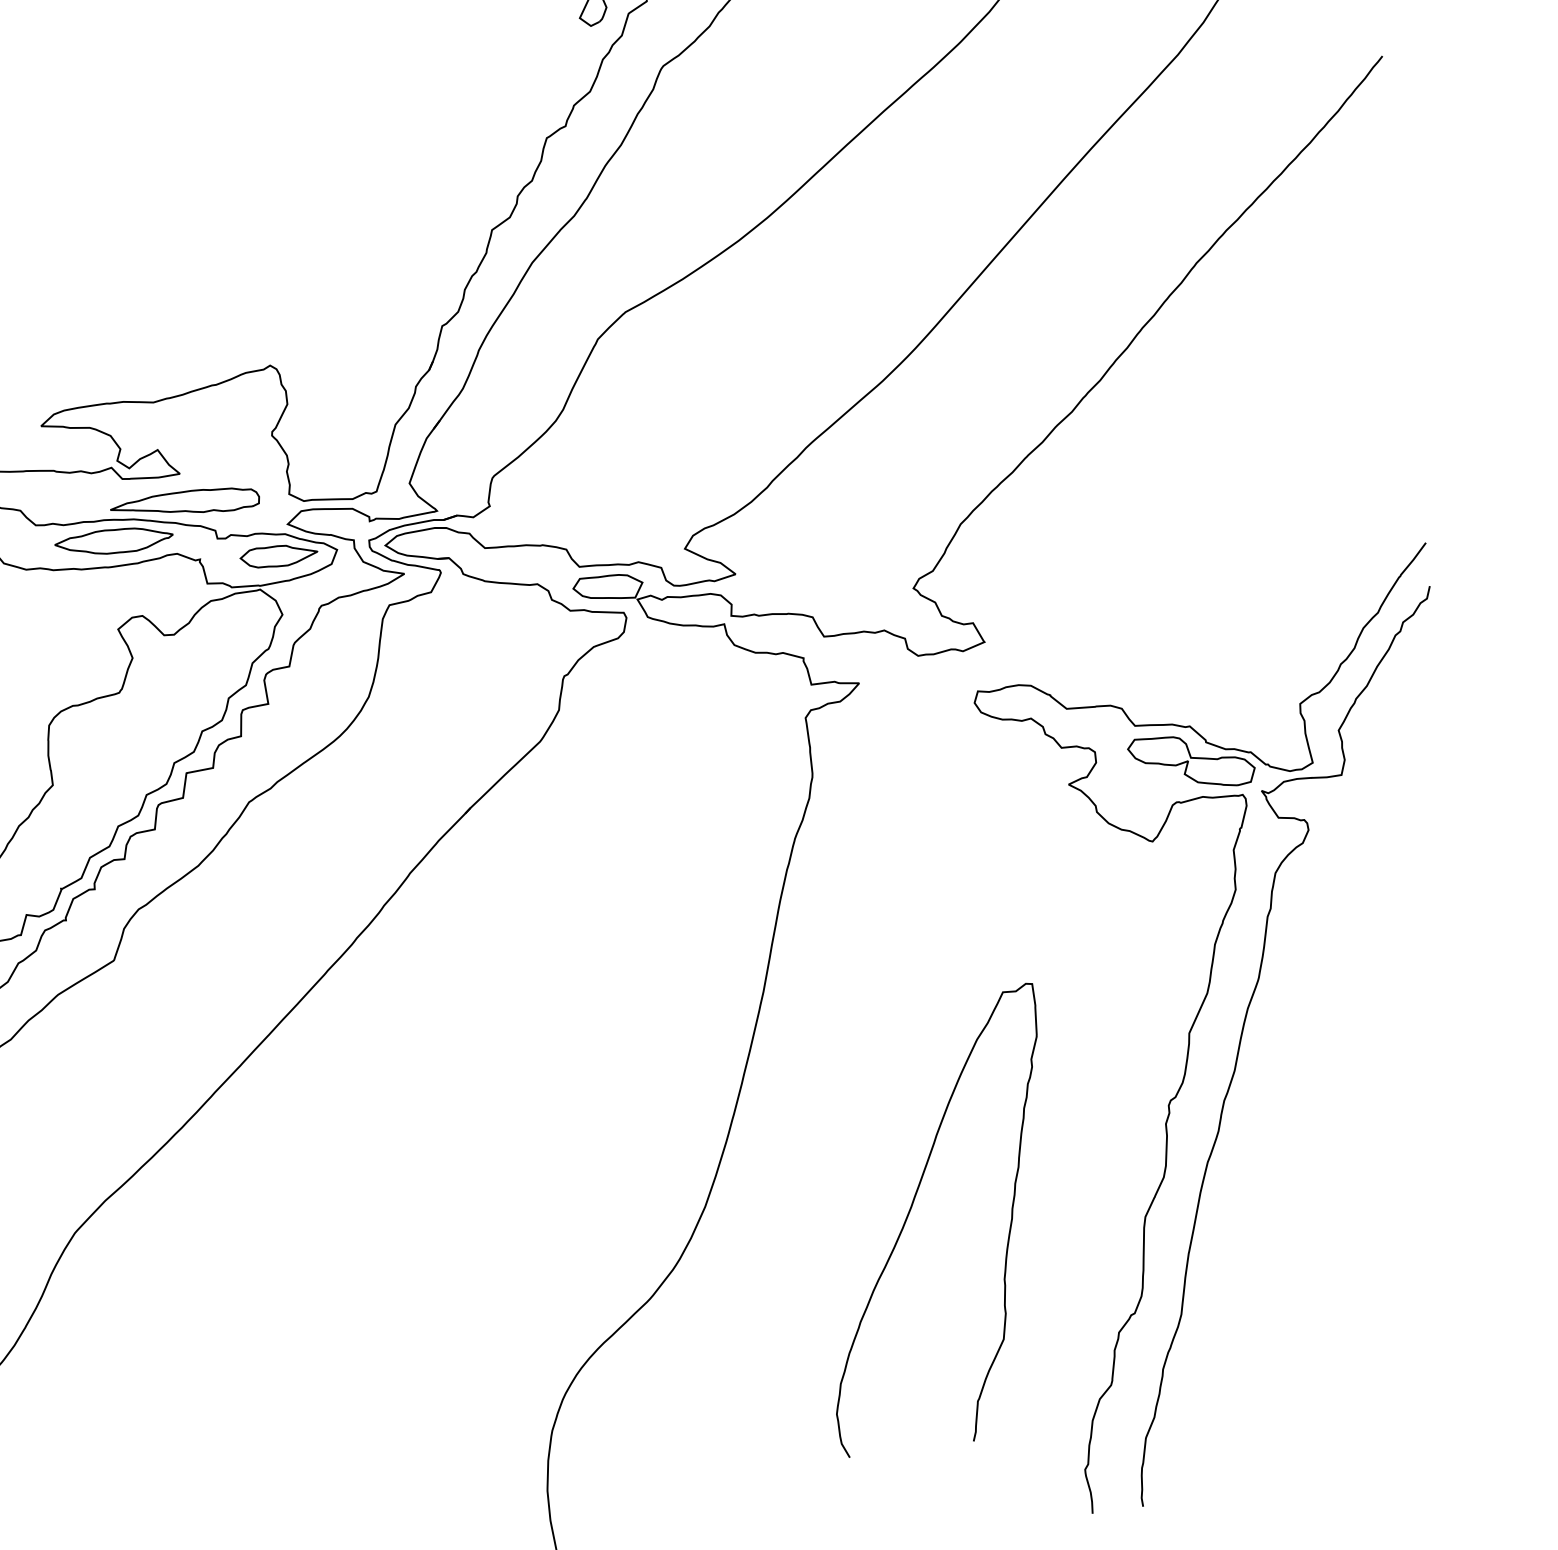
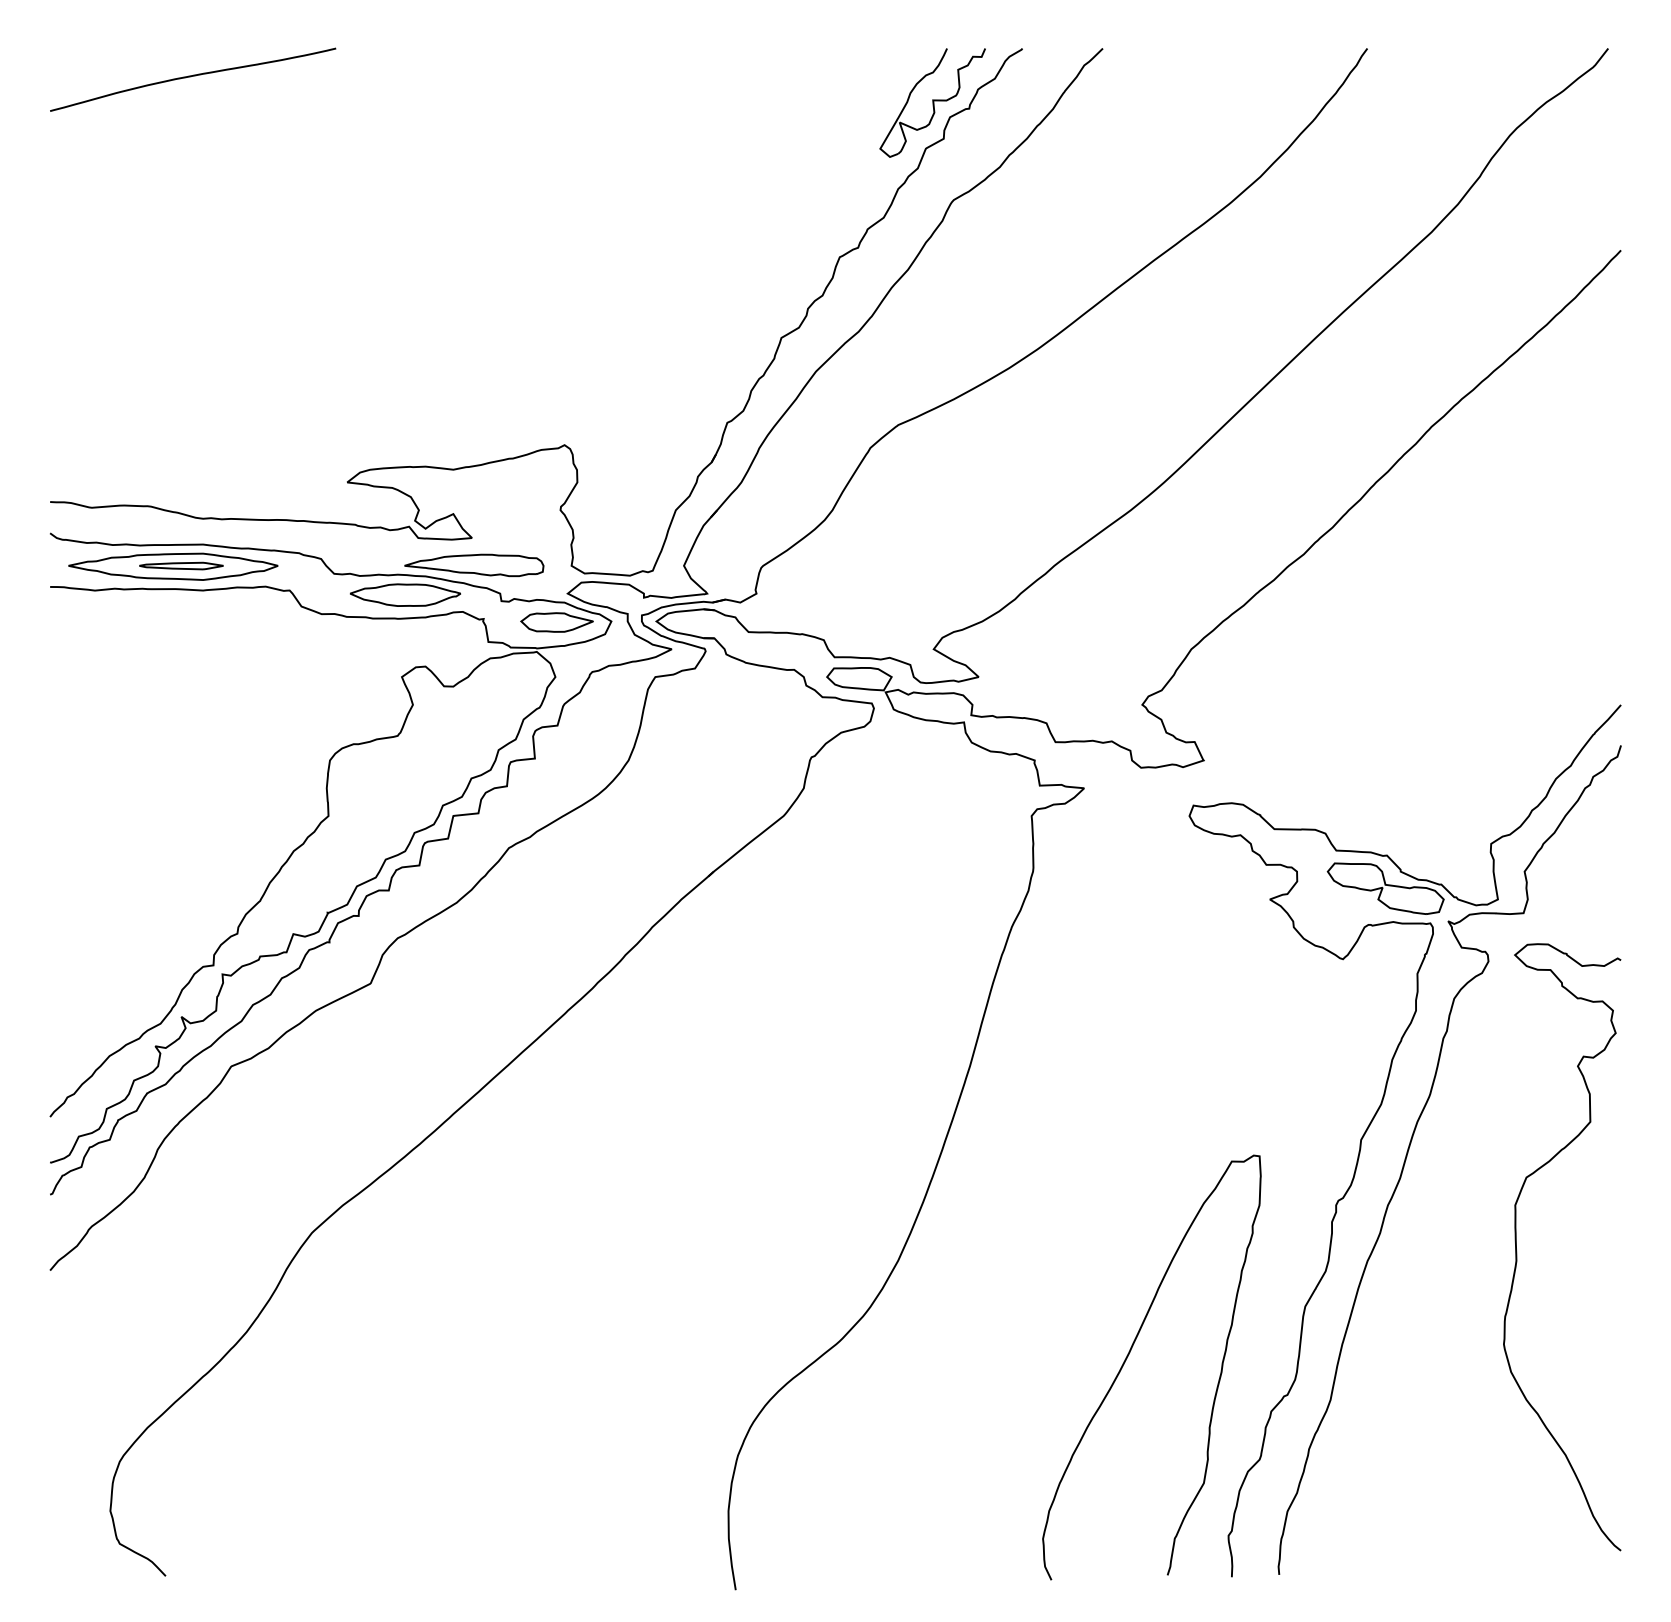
curve: (1367, 1137) -> (1517, 1251), added
curve: (910, 1210) -> (1128, 1356), moved

